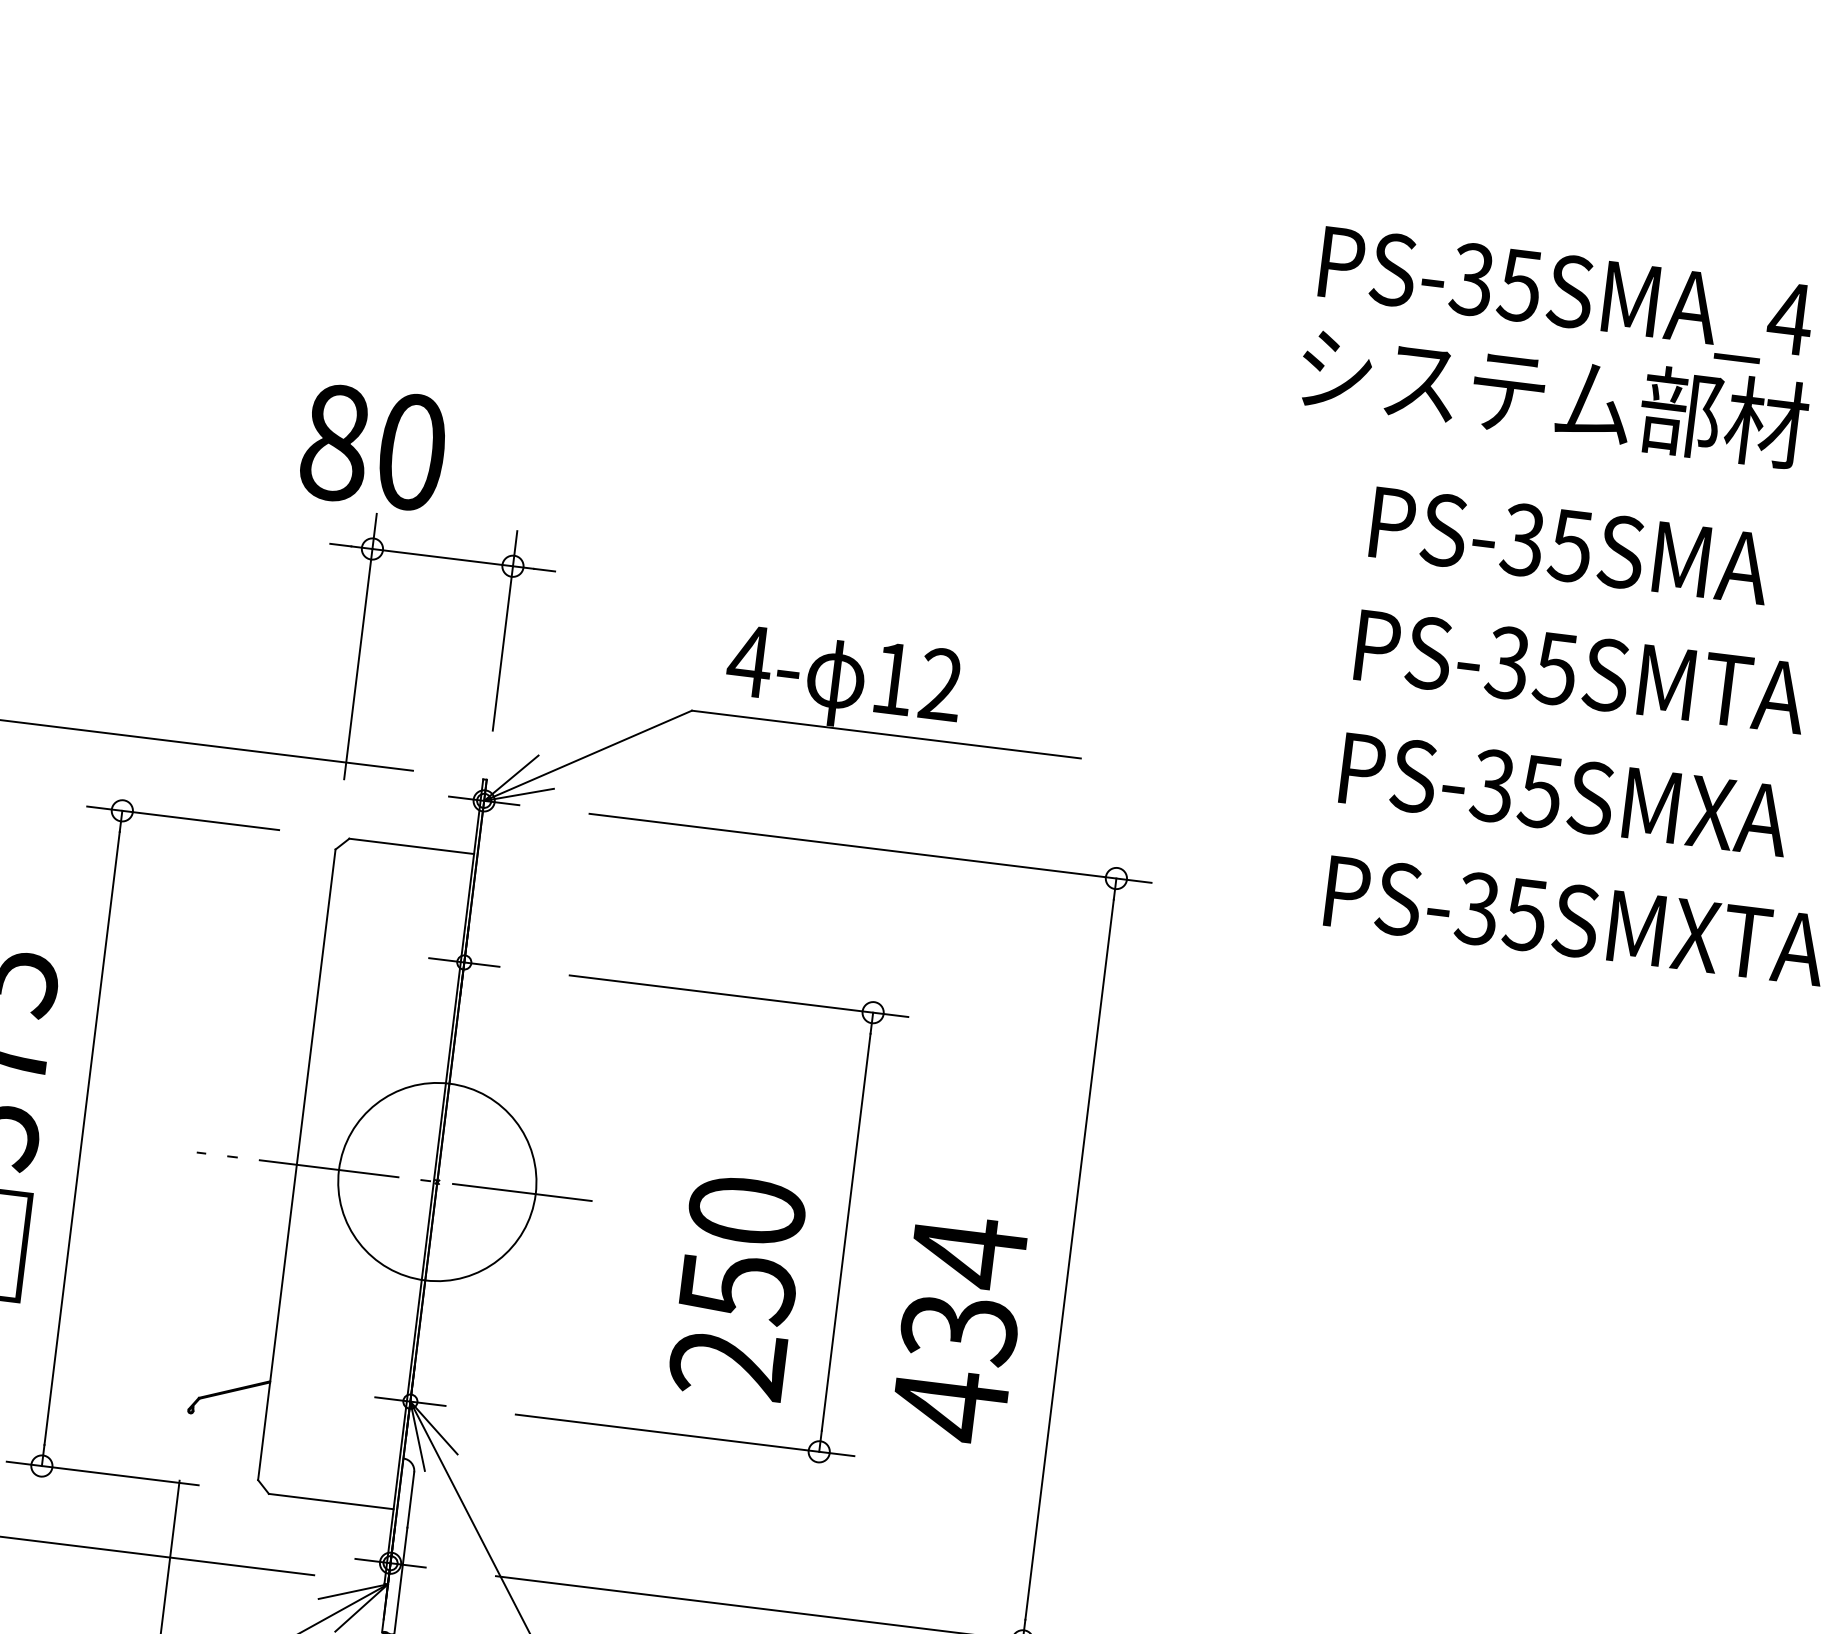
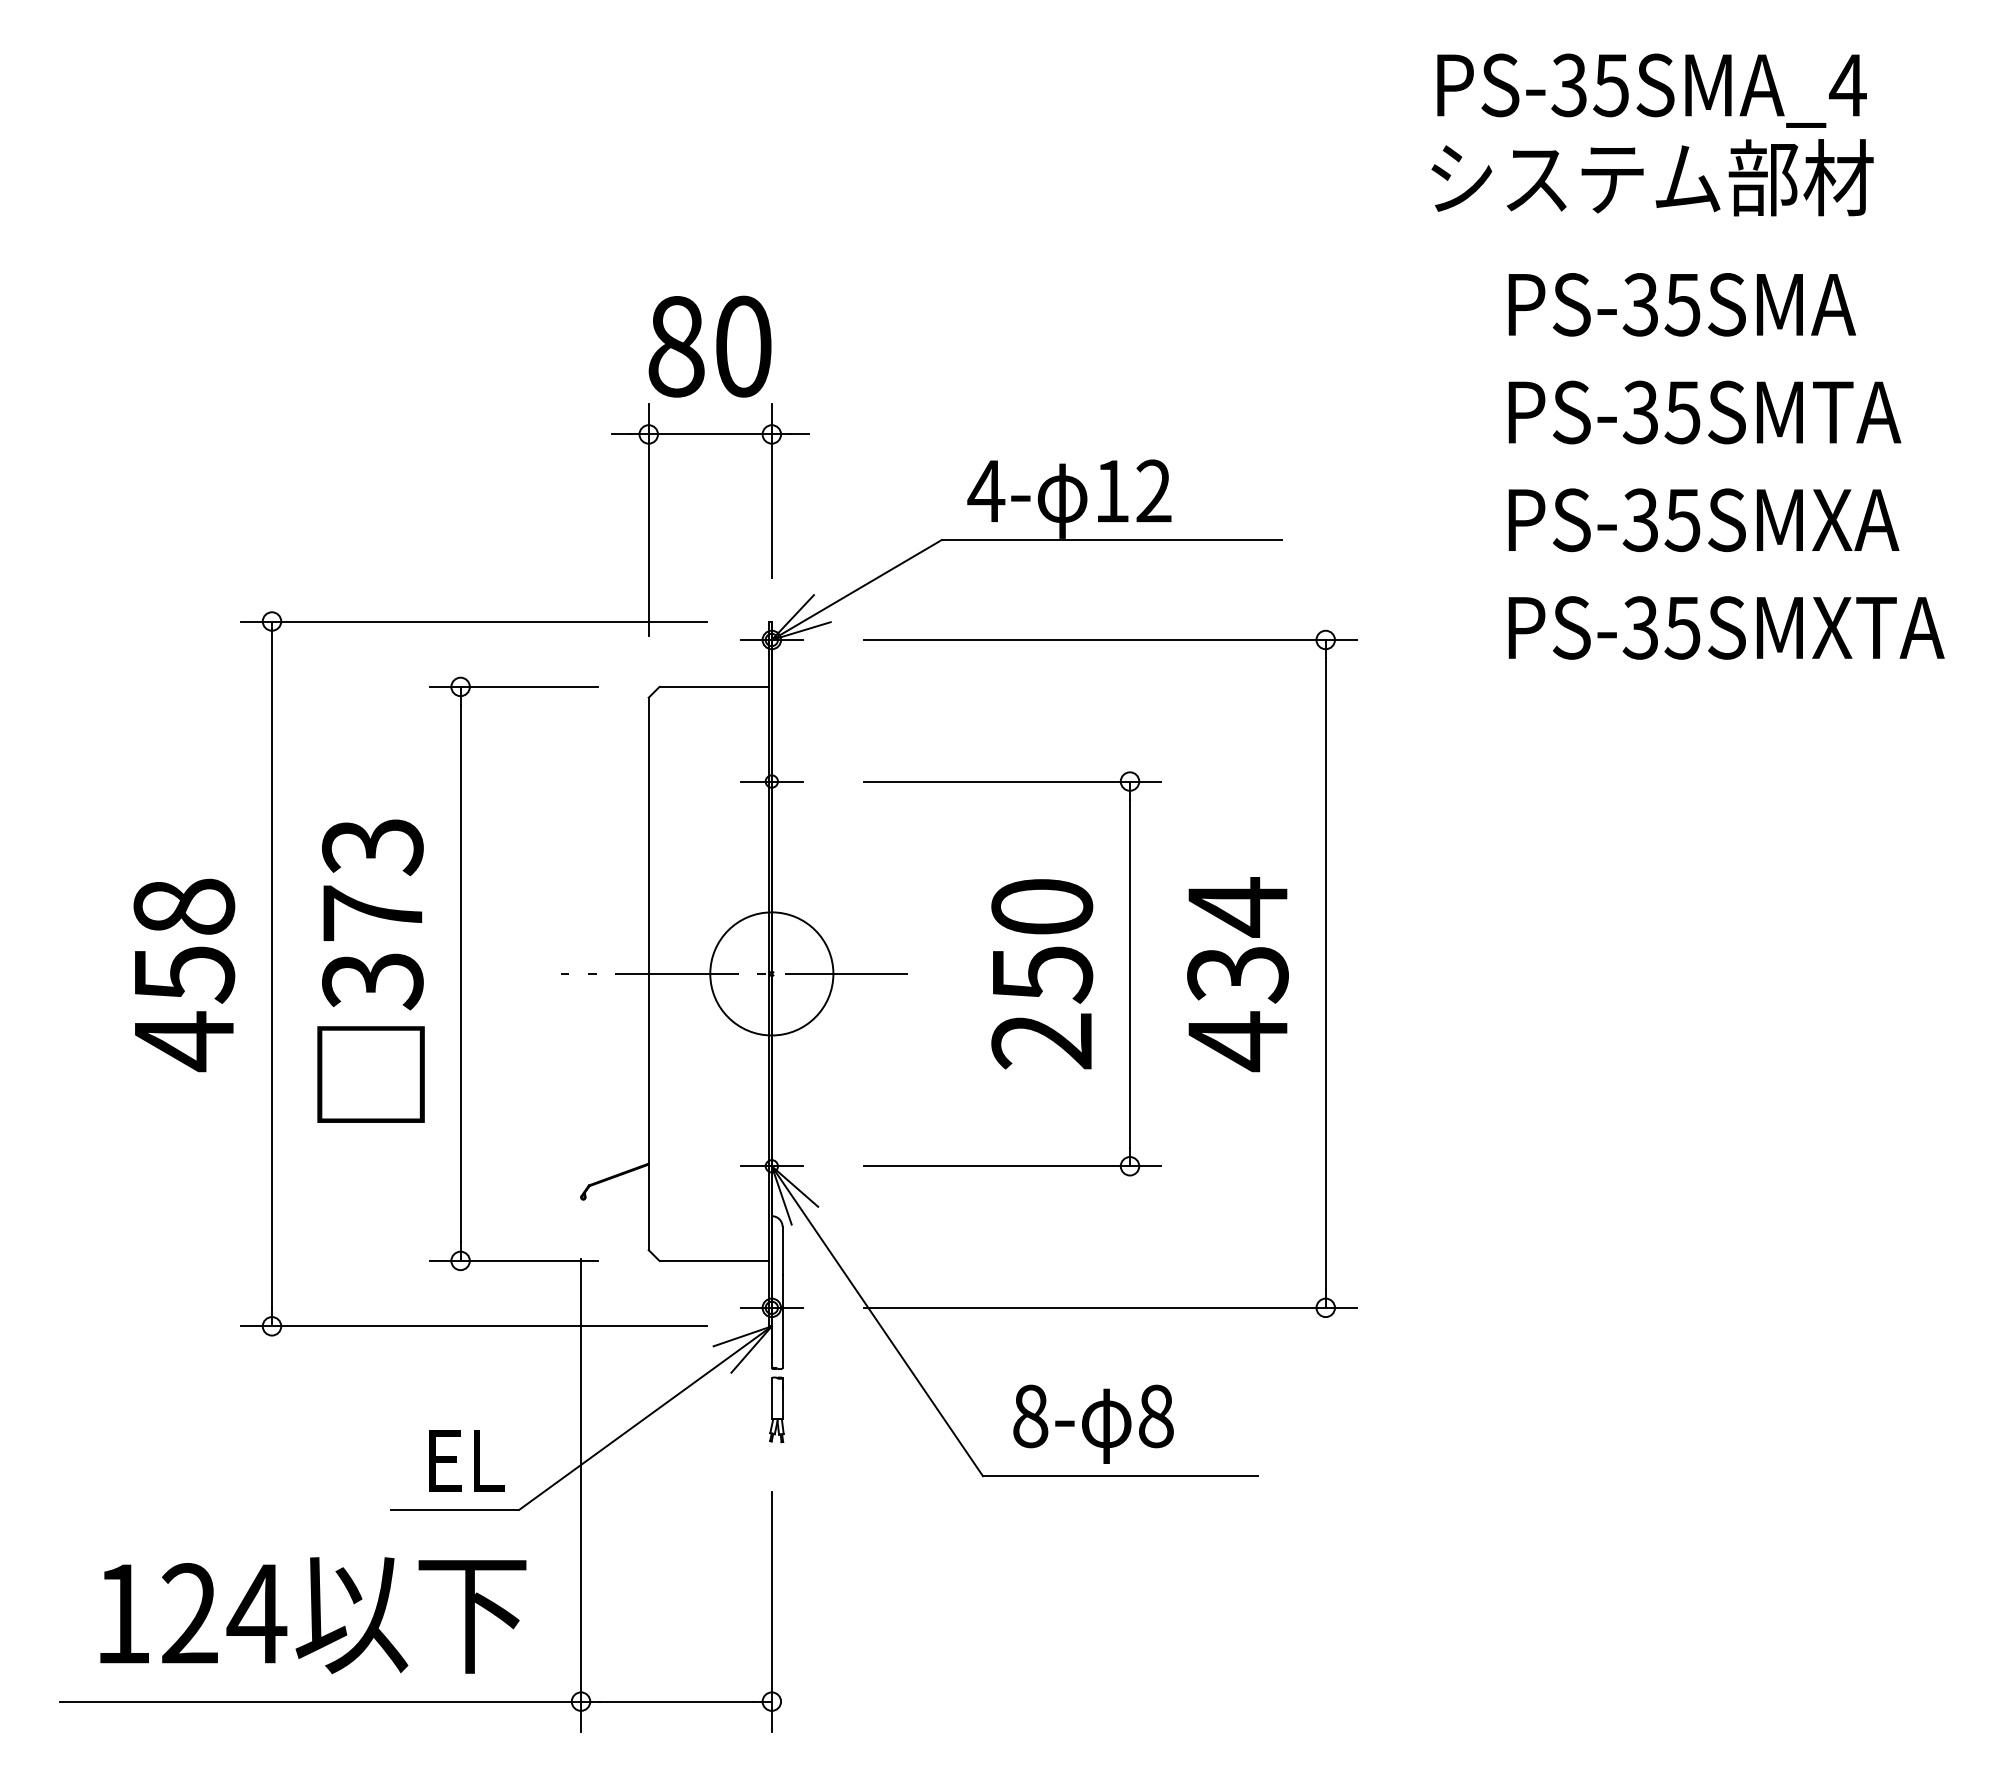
text: (373, 447) -> (709, 346), moved
circle: (437, 1181) -> (771, 973), size x0.71
text: (737, 1287) -> (1042, 974), moved
text: (958, 1329) -> (1237, 974), moved

